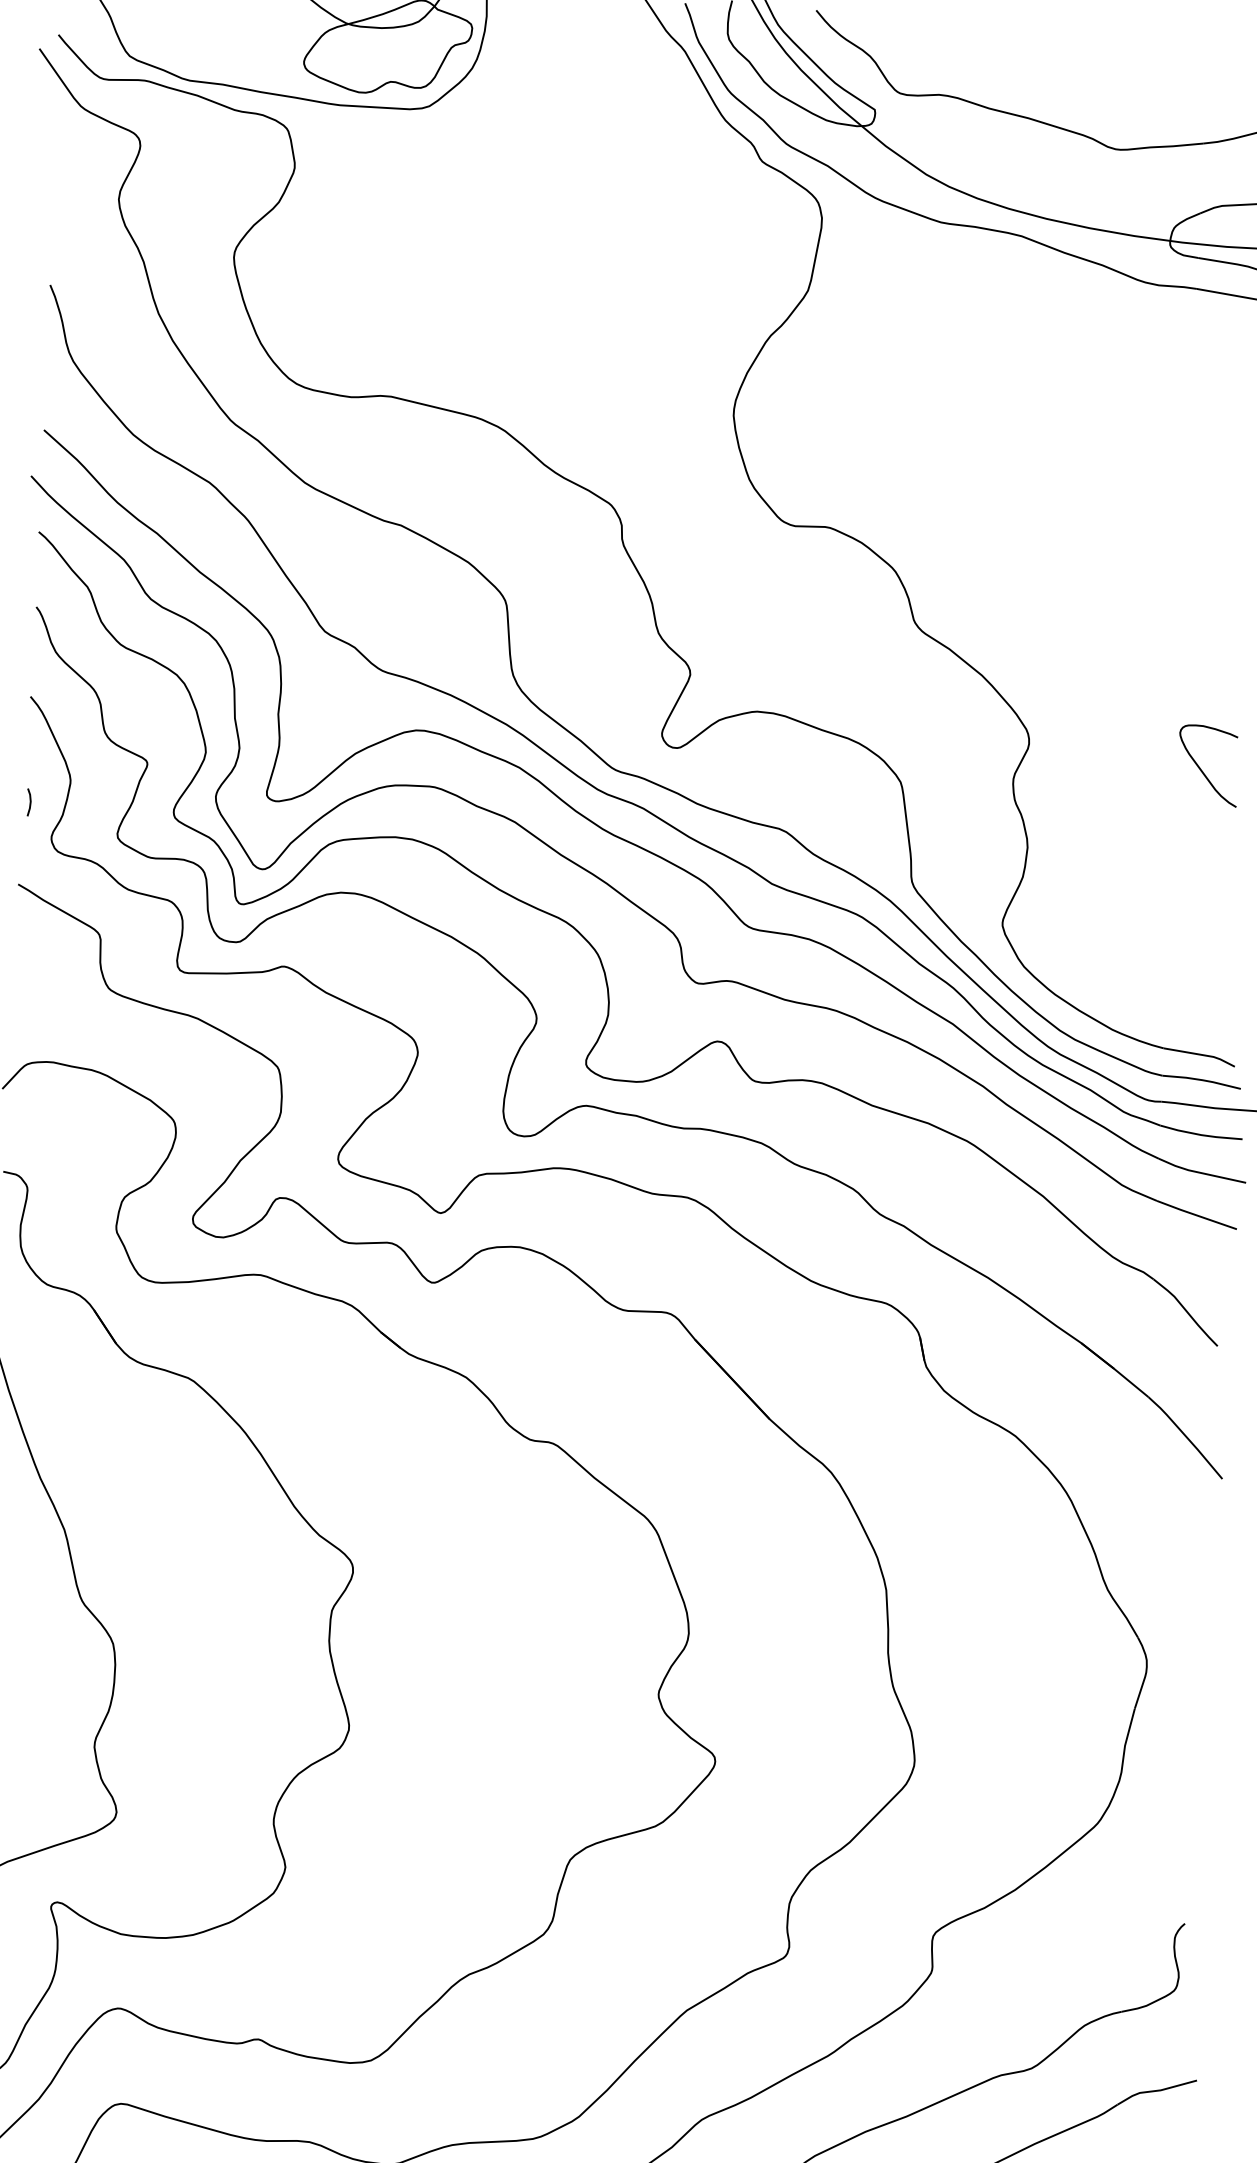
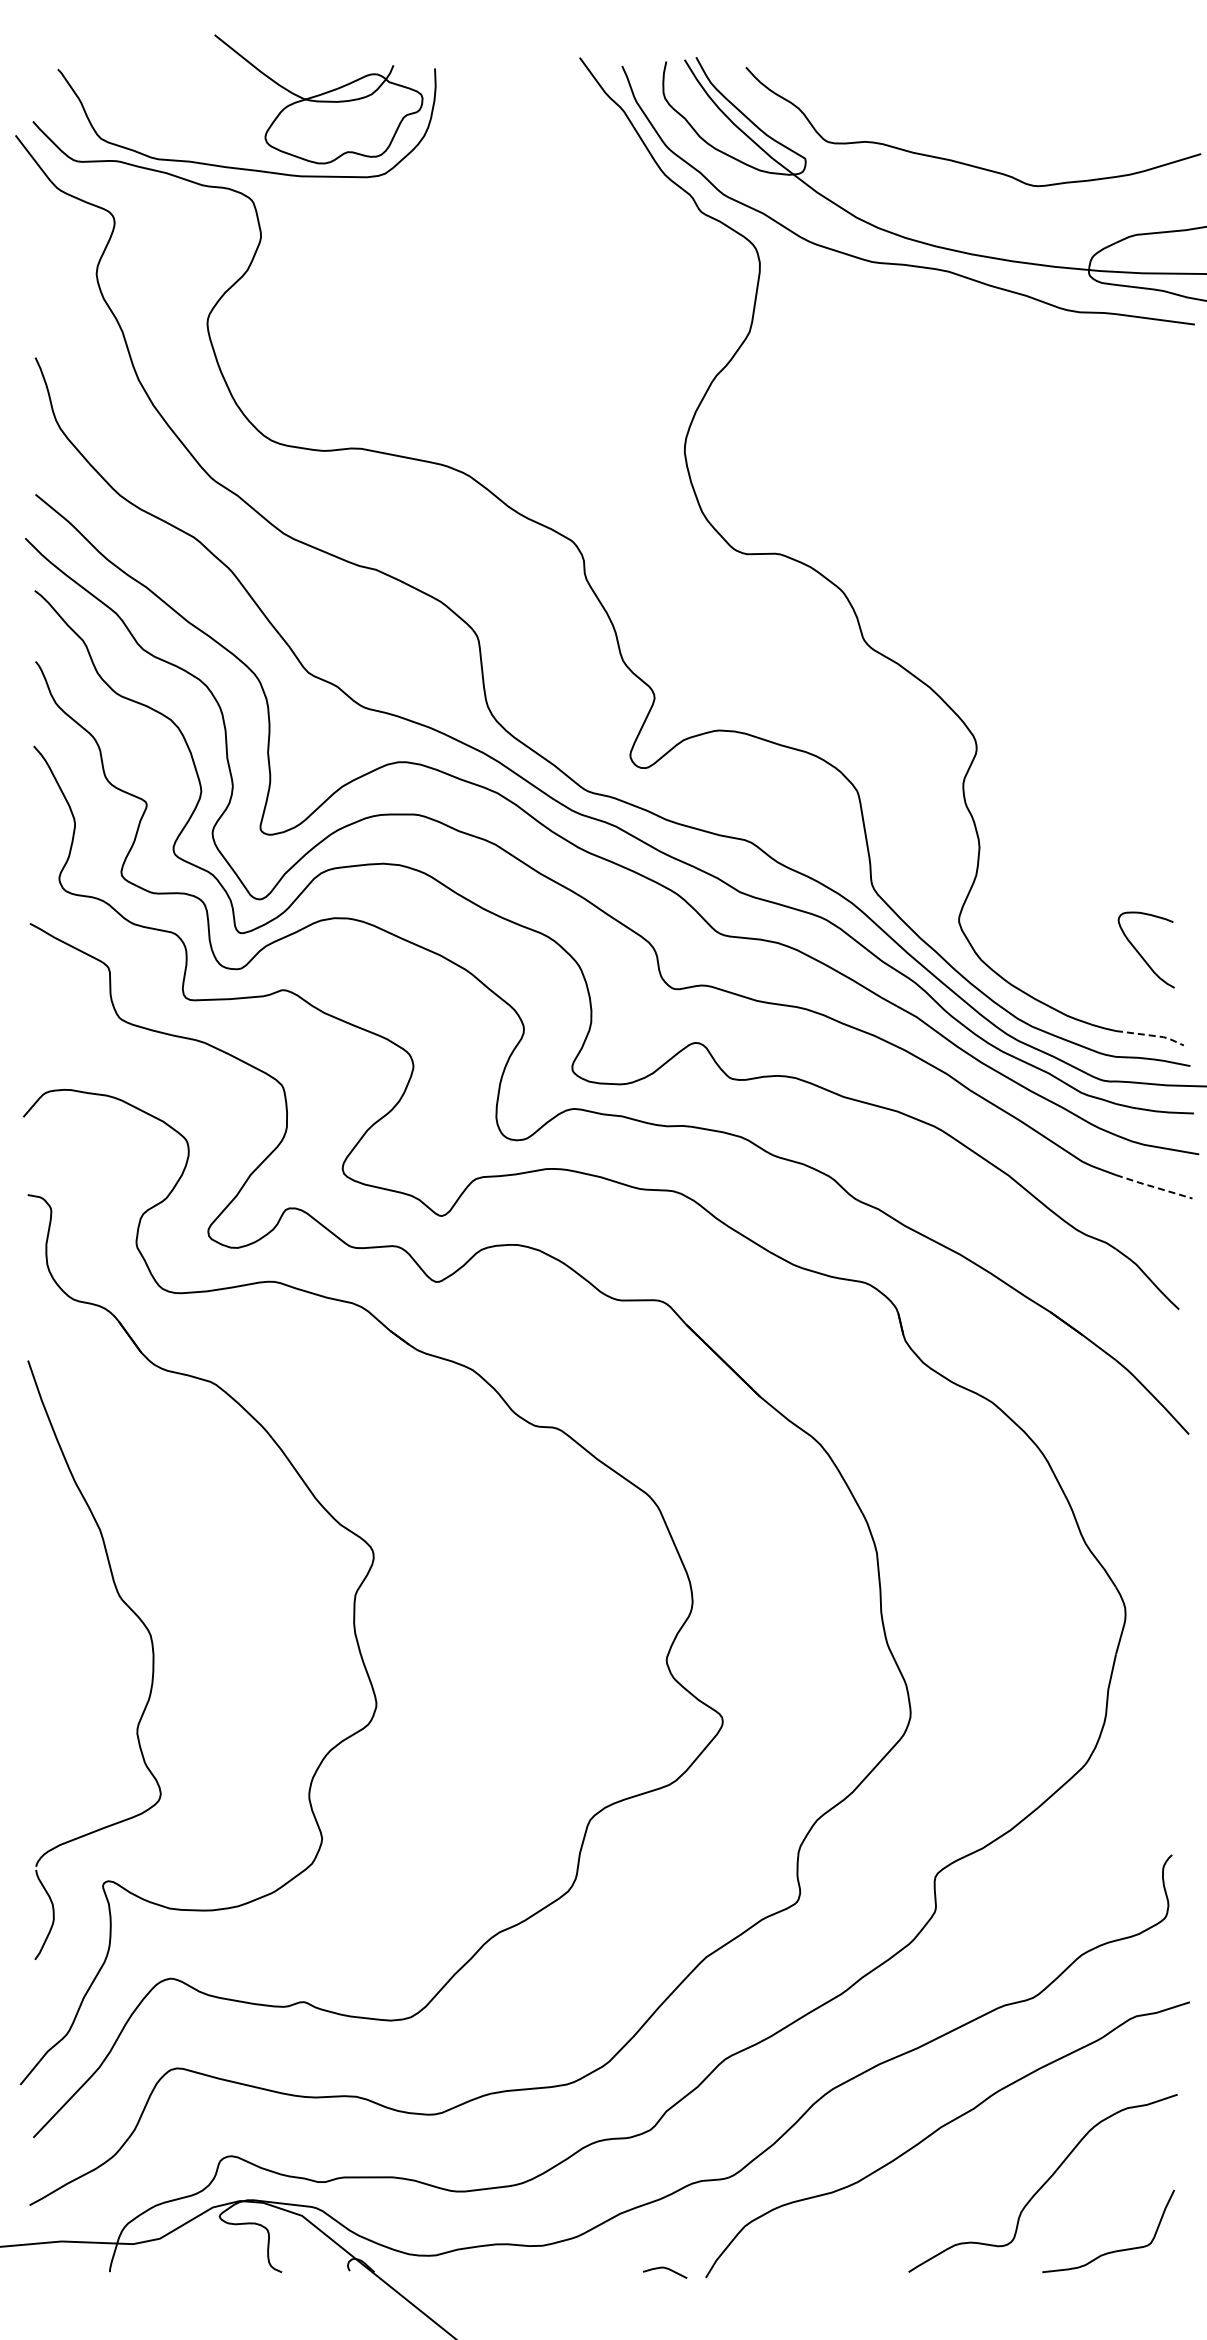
curve: (1201, 769) -> (1140, 953), moved
line: (29, 801) -> (37, 845), removed
line: (1202, 1054) -> (1152, 1035), solid -> dashed
line: (1196, 1214) -> (1153, 1186), solid -> dashed

